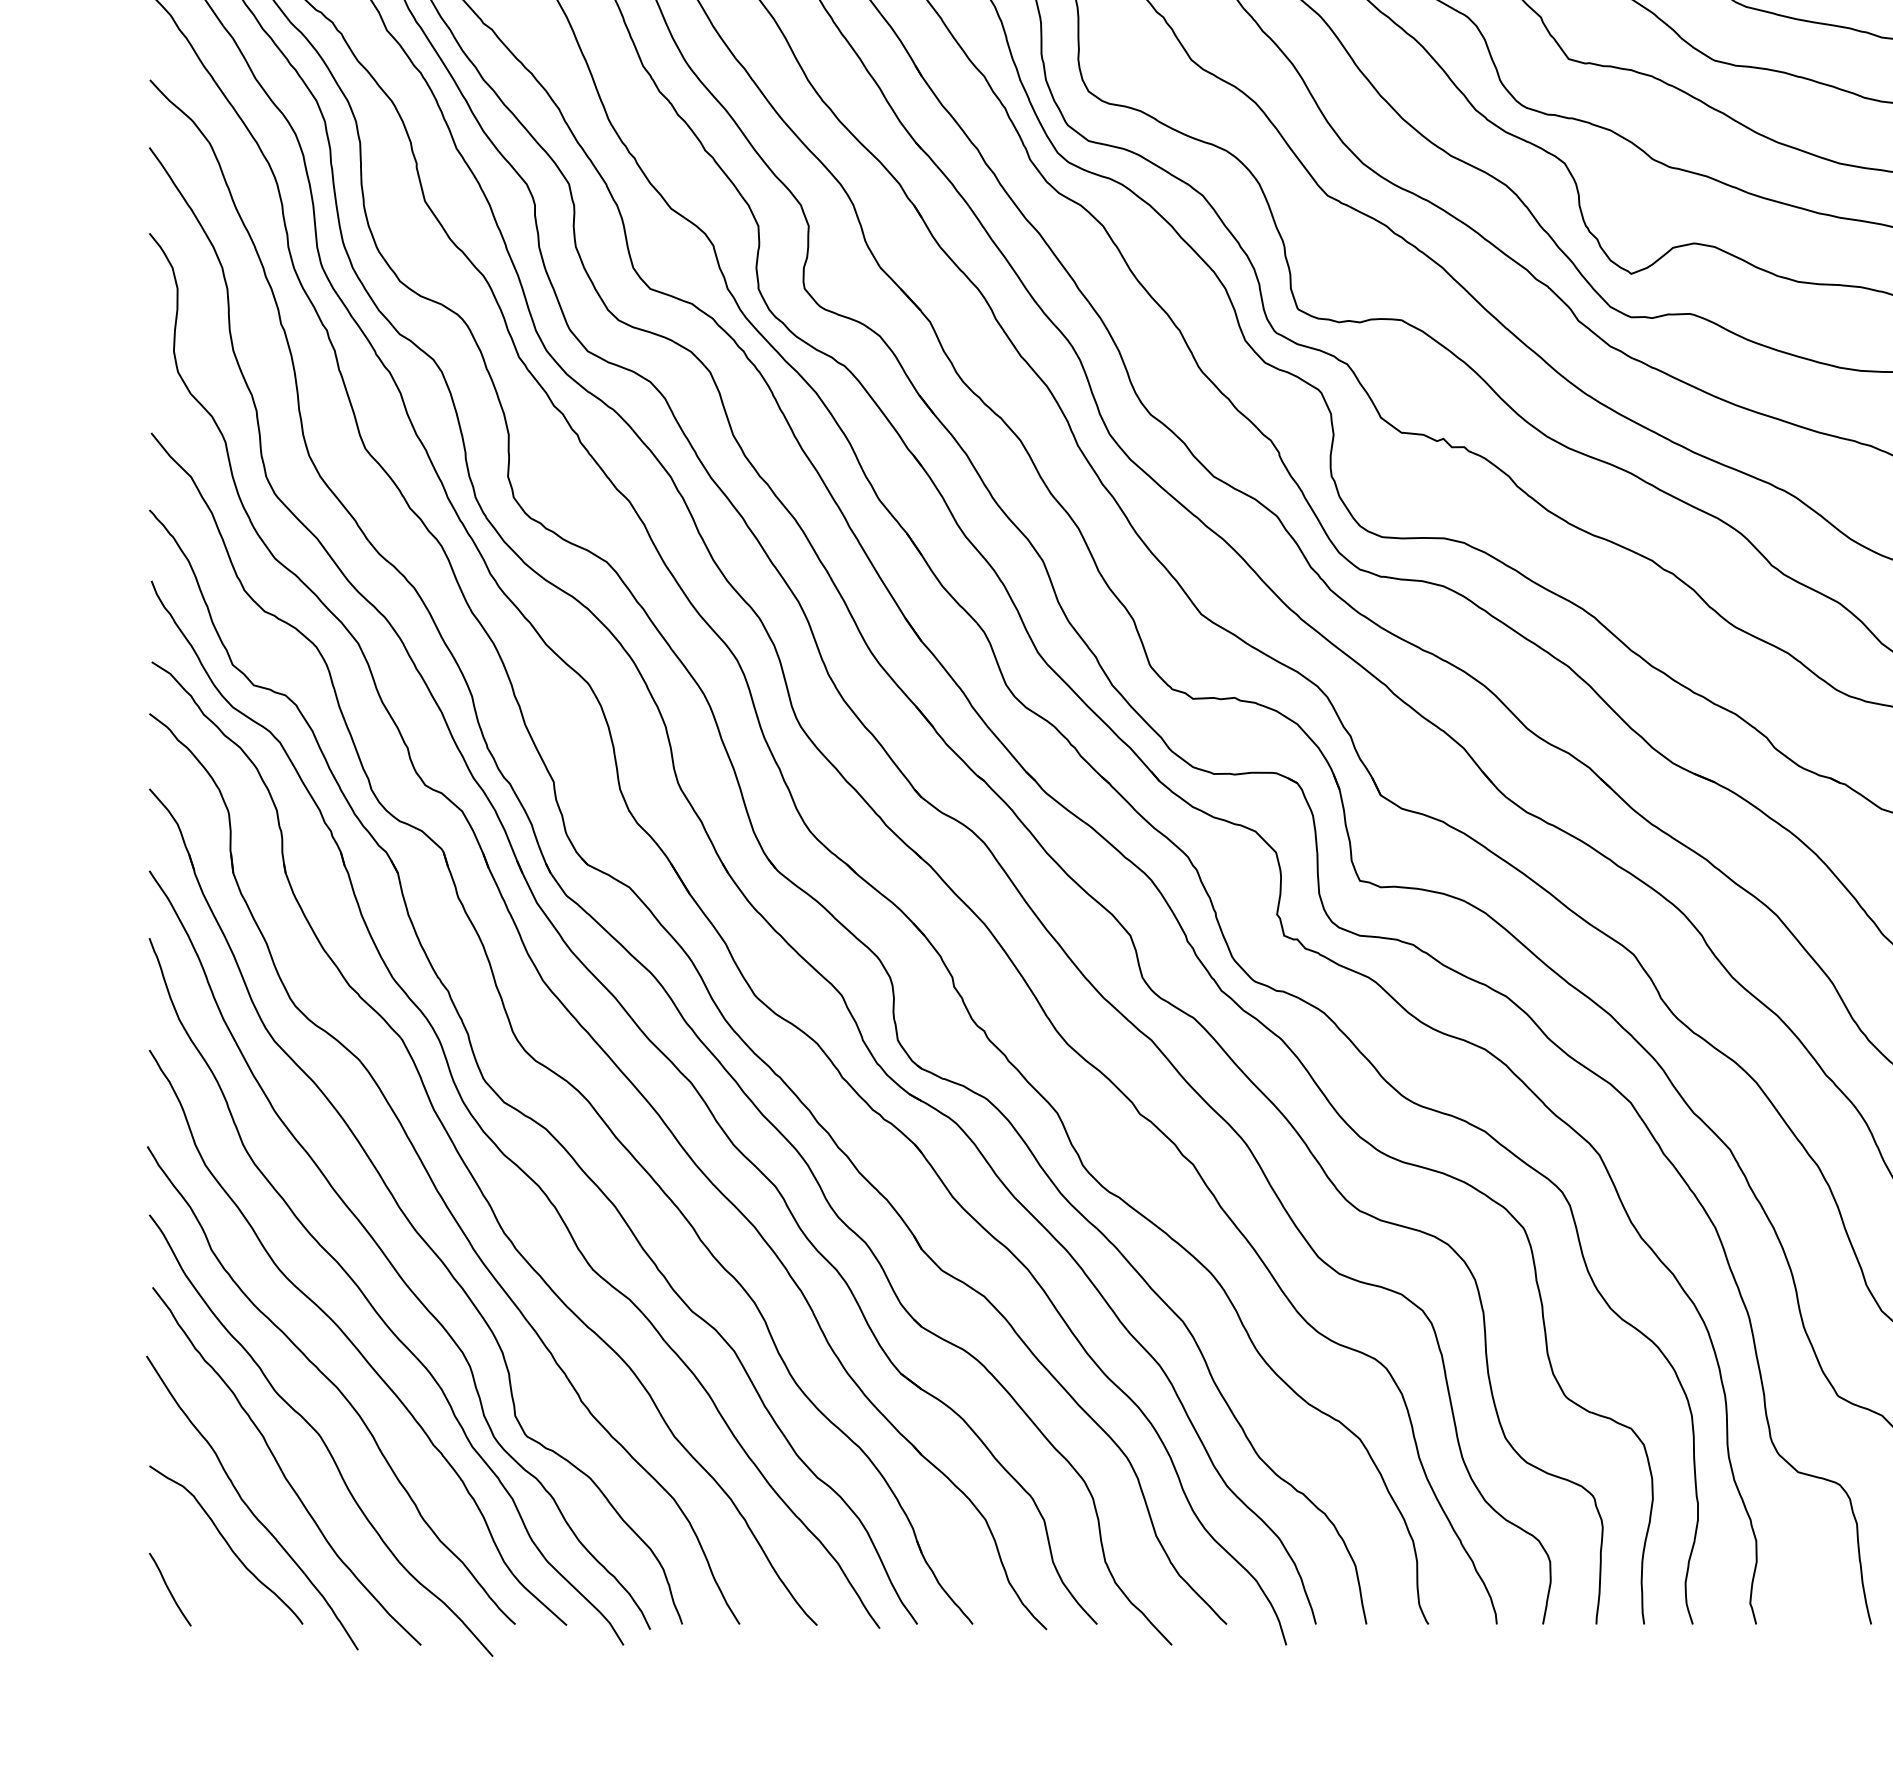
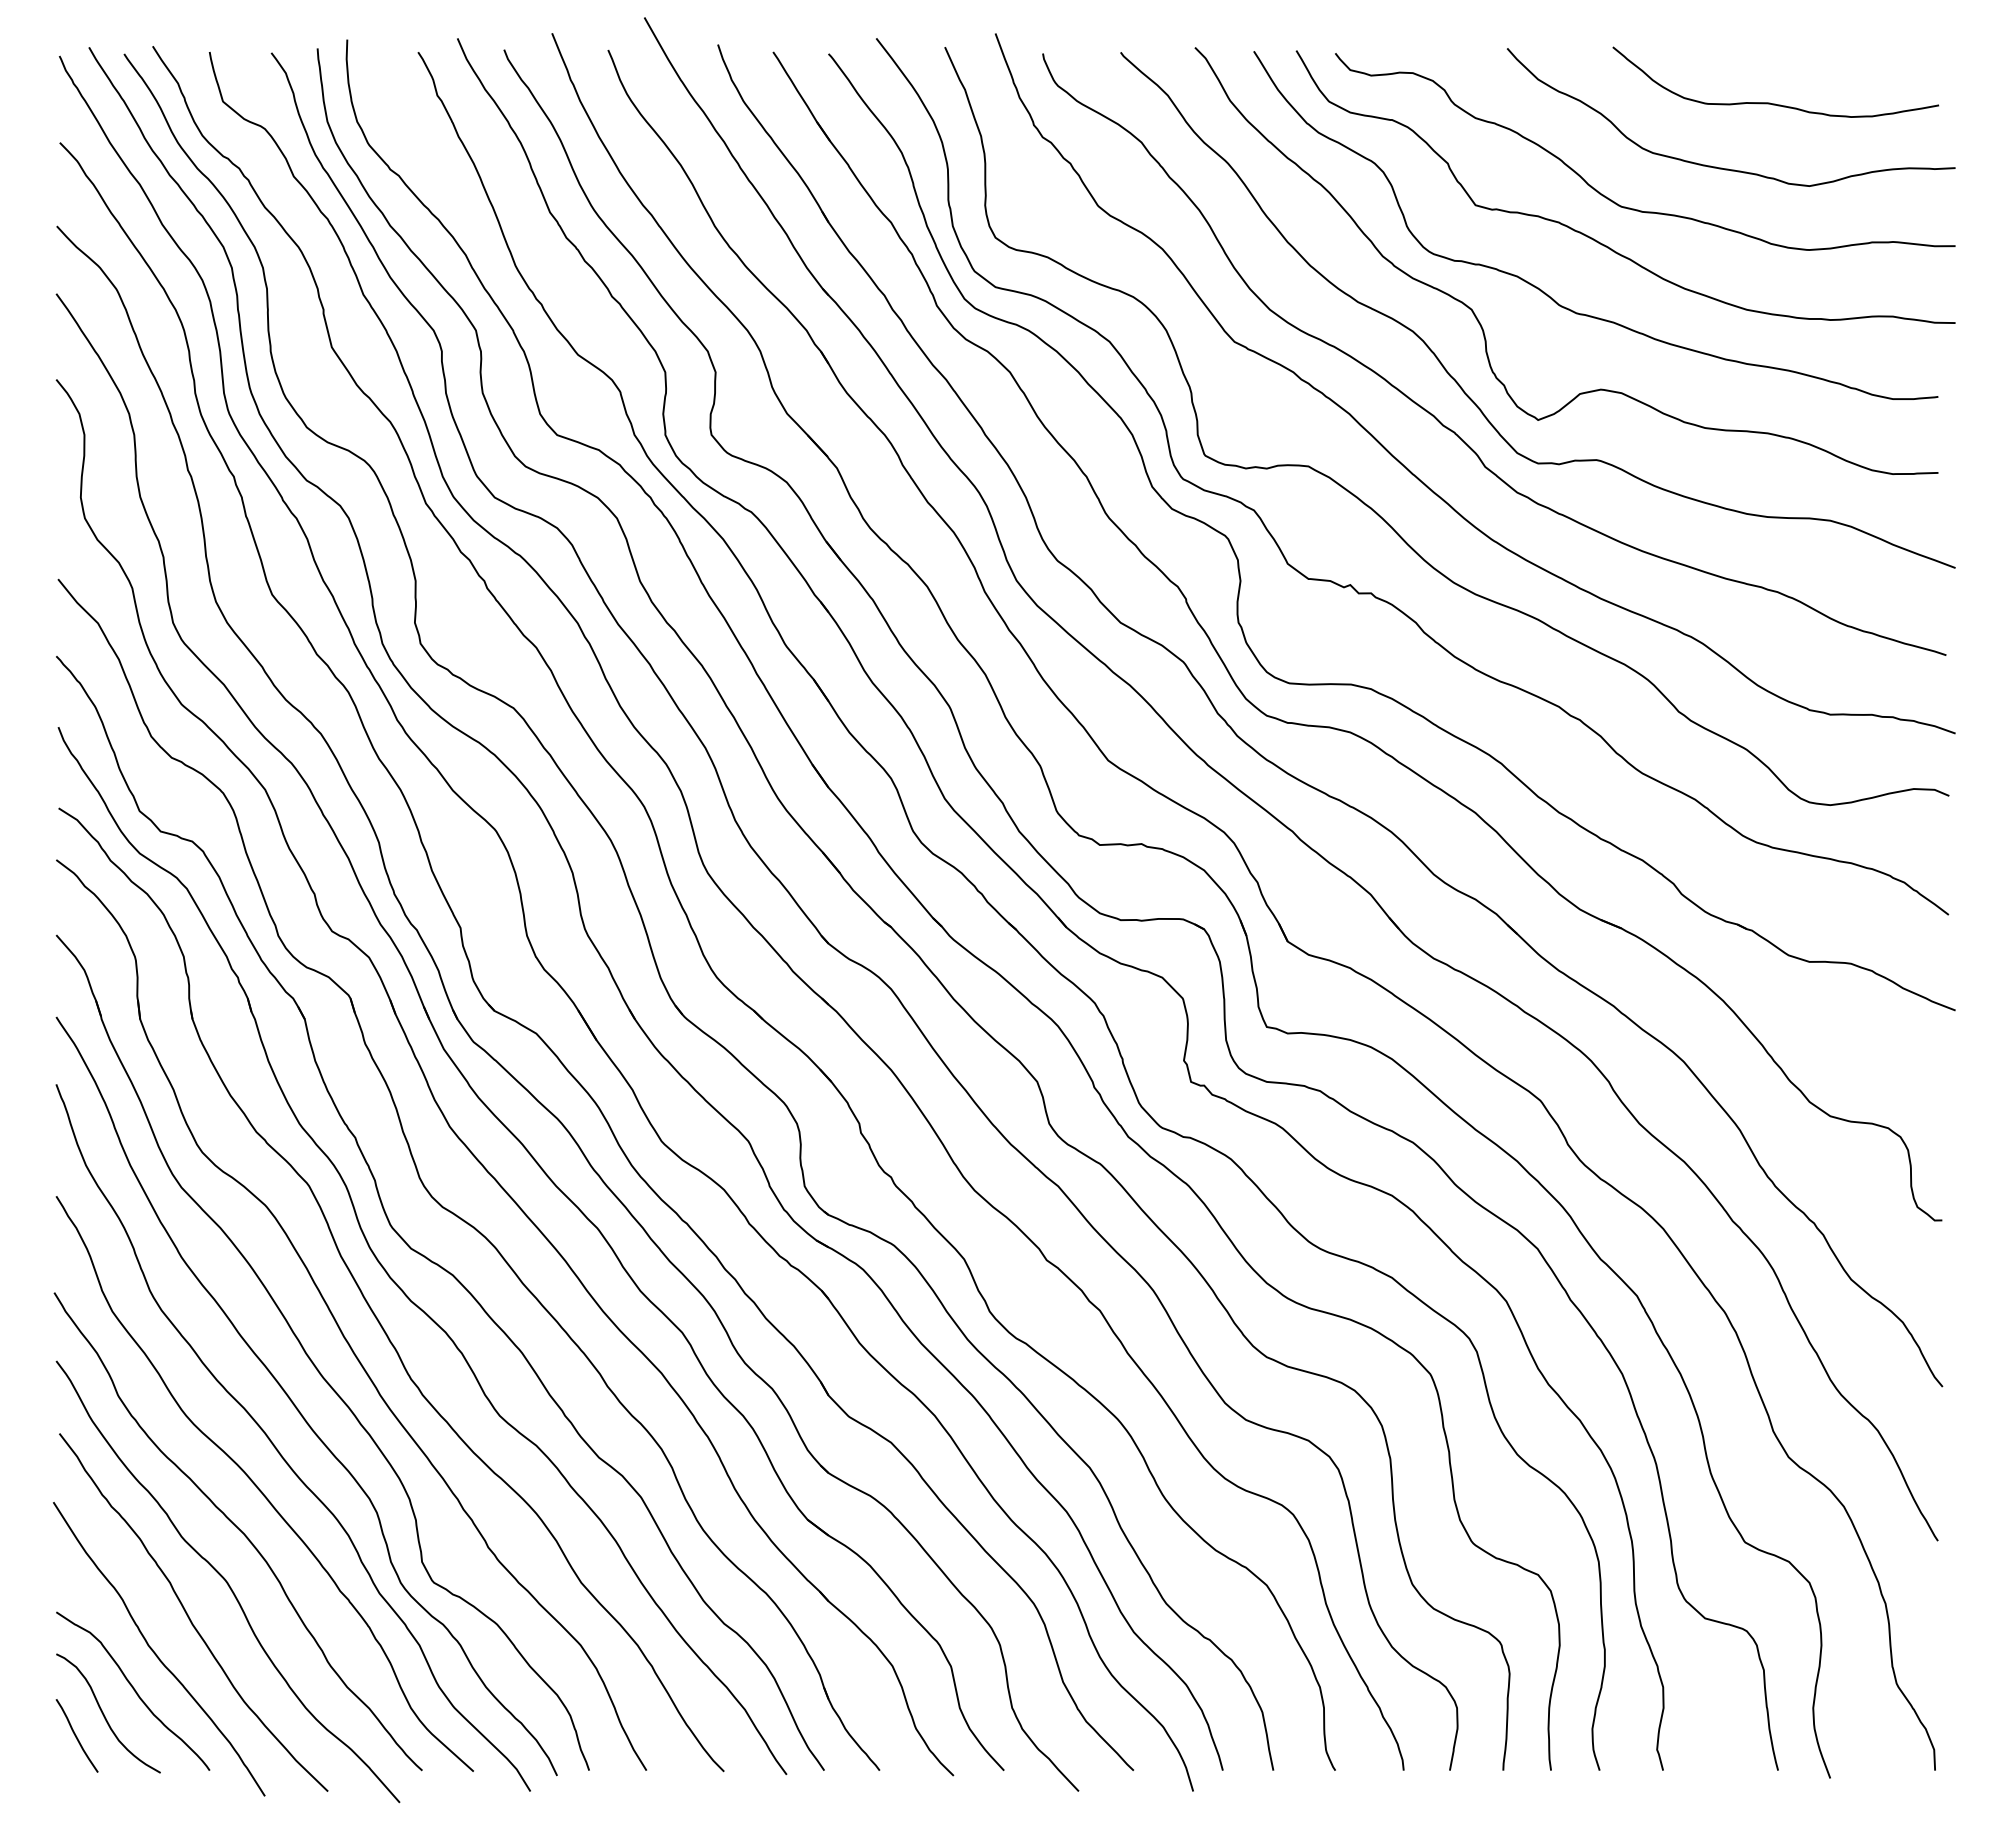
curve: (197, 1568) -> (104, 1714), added

